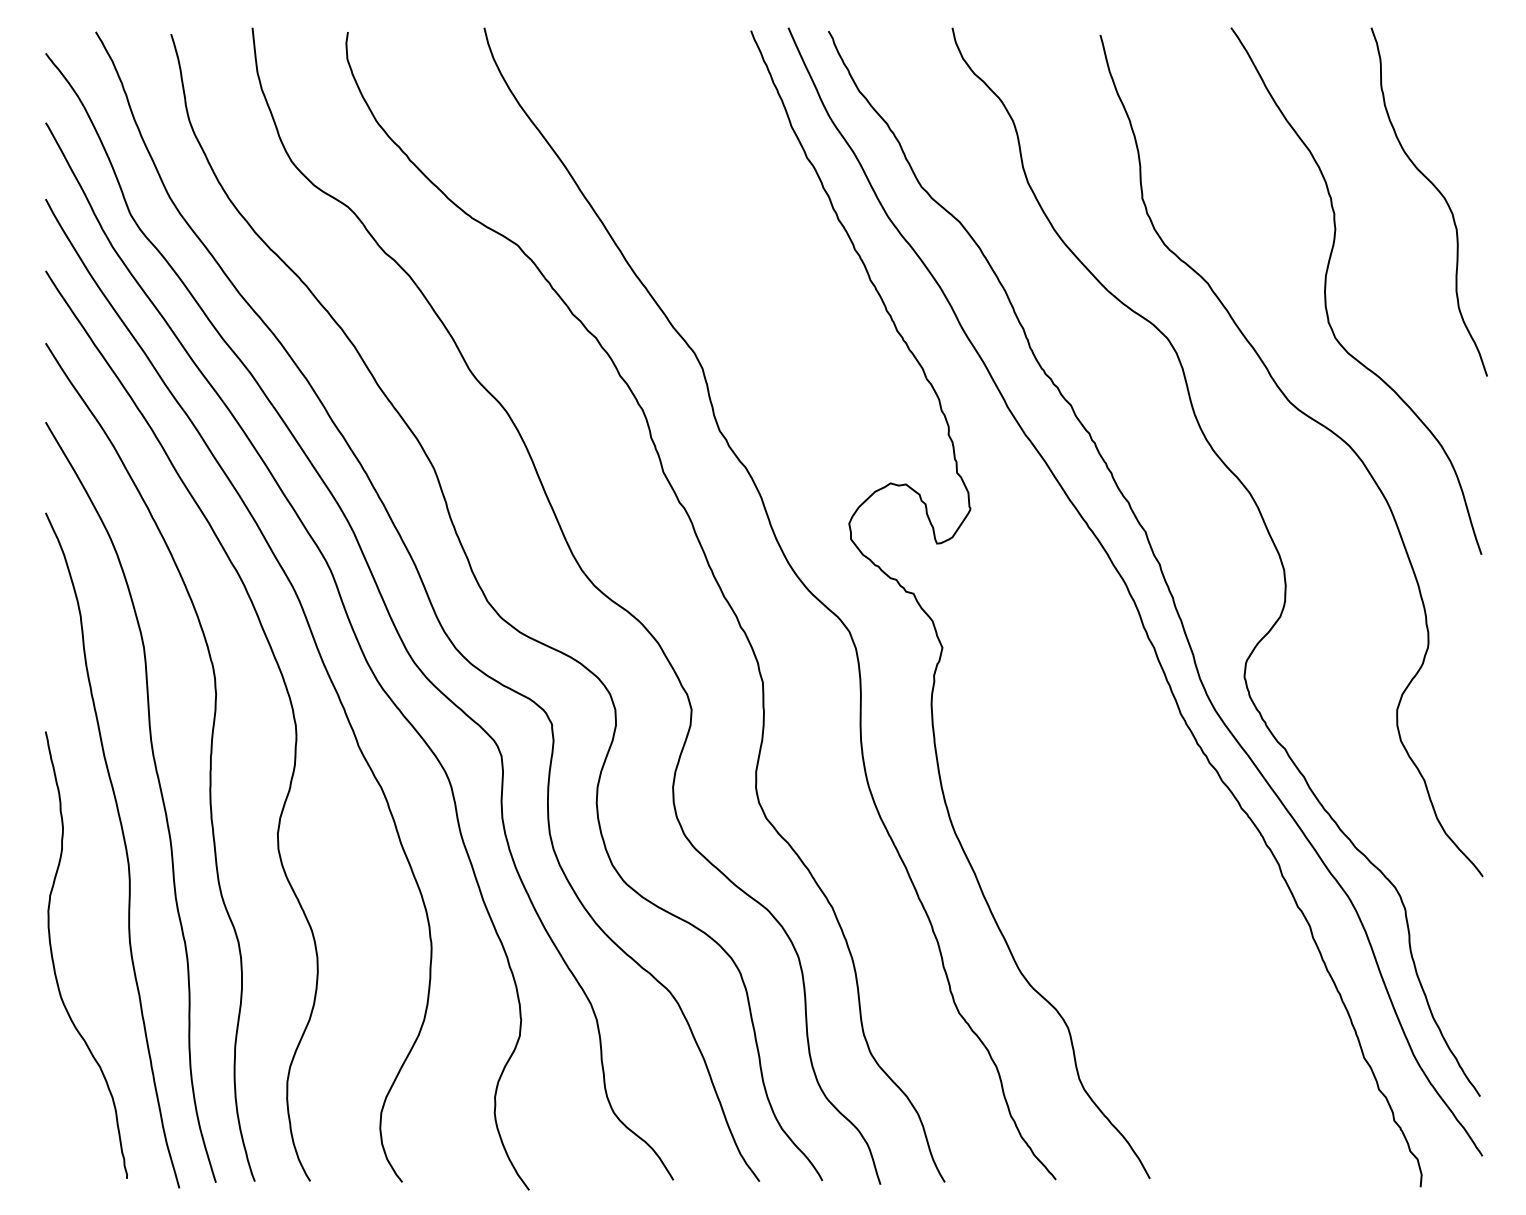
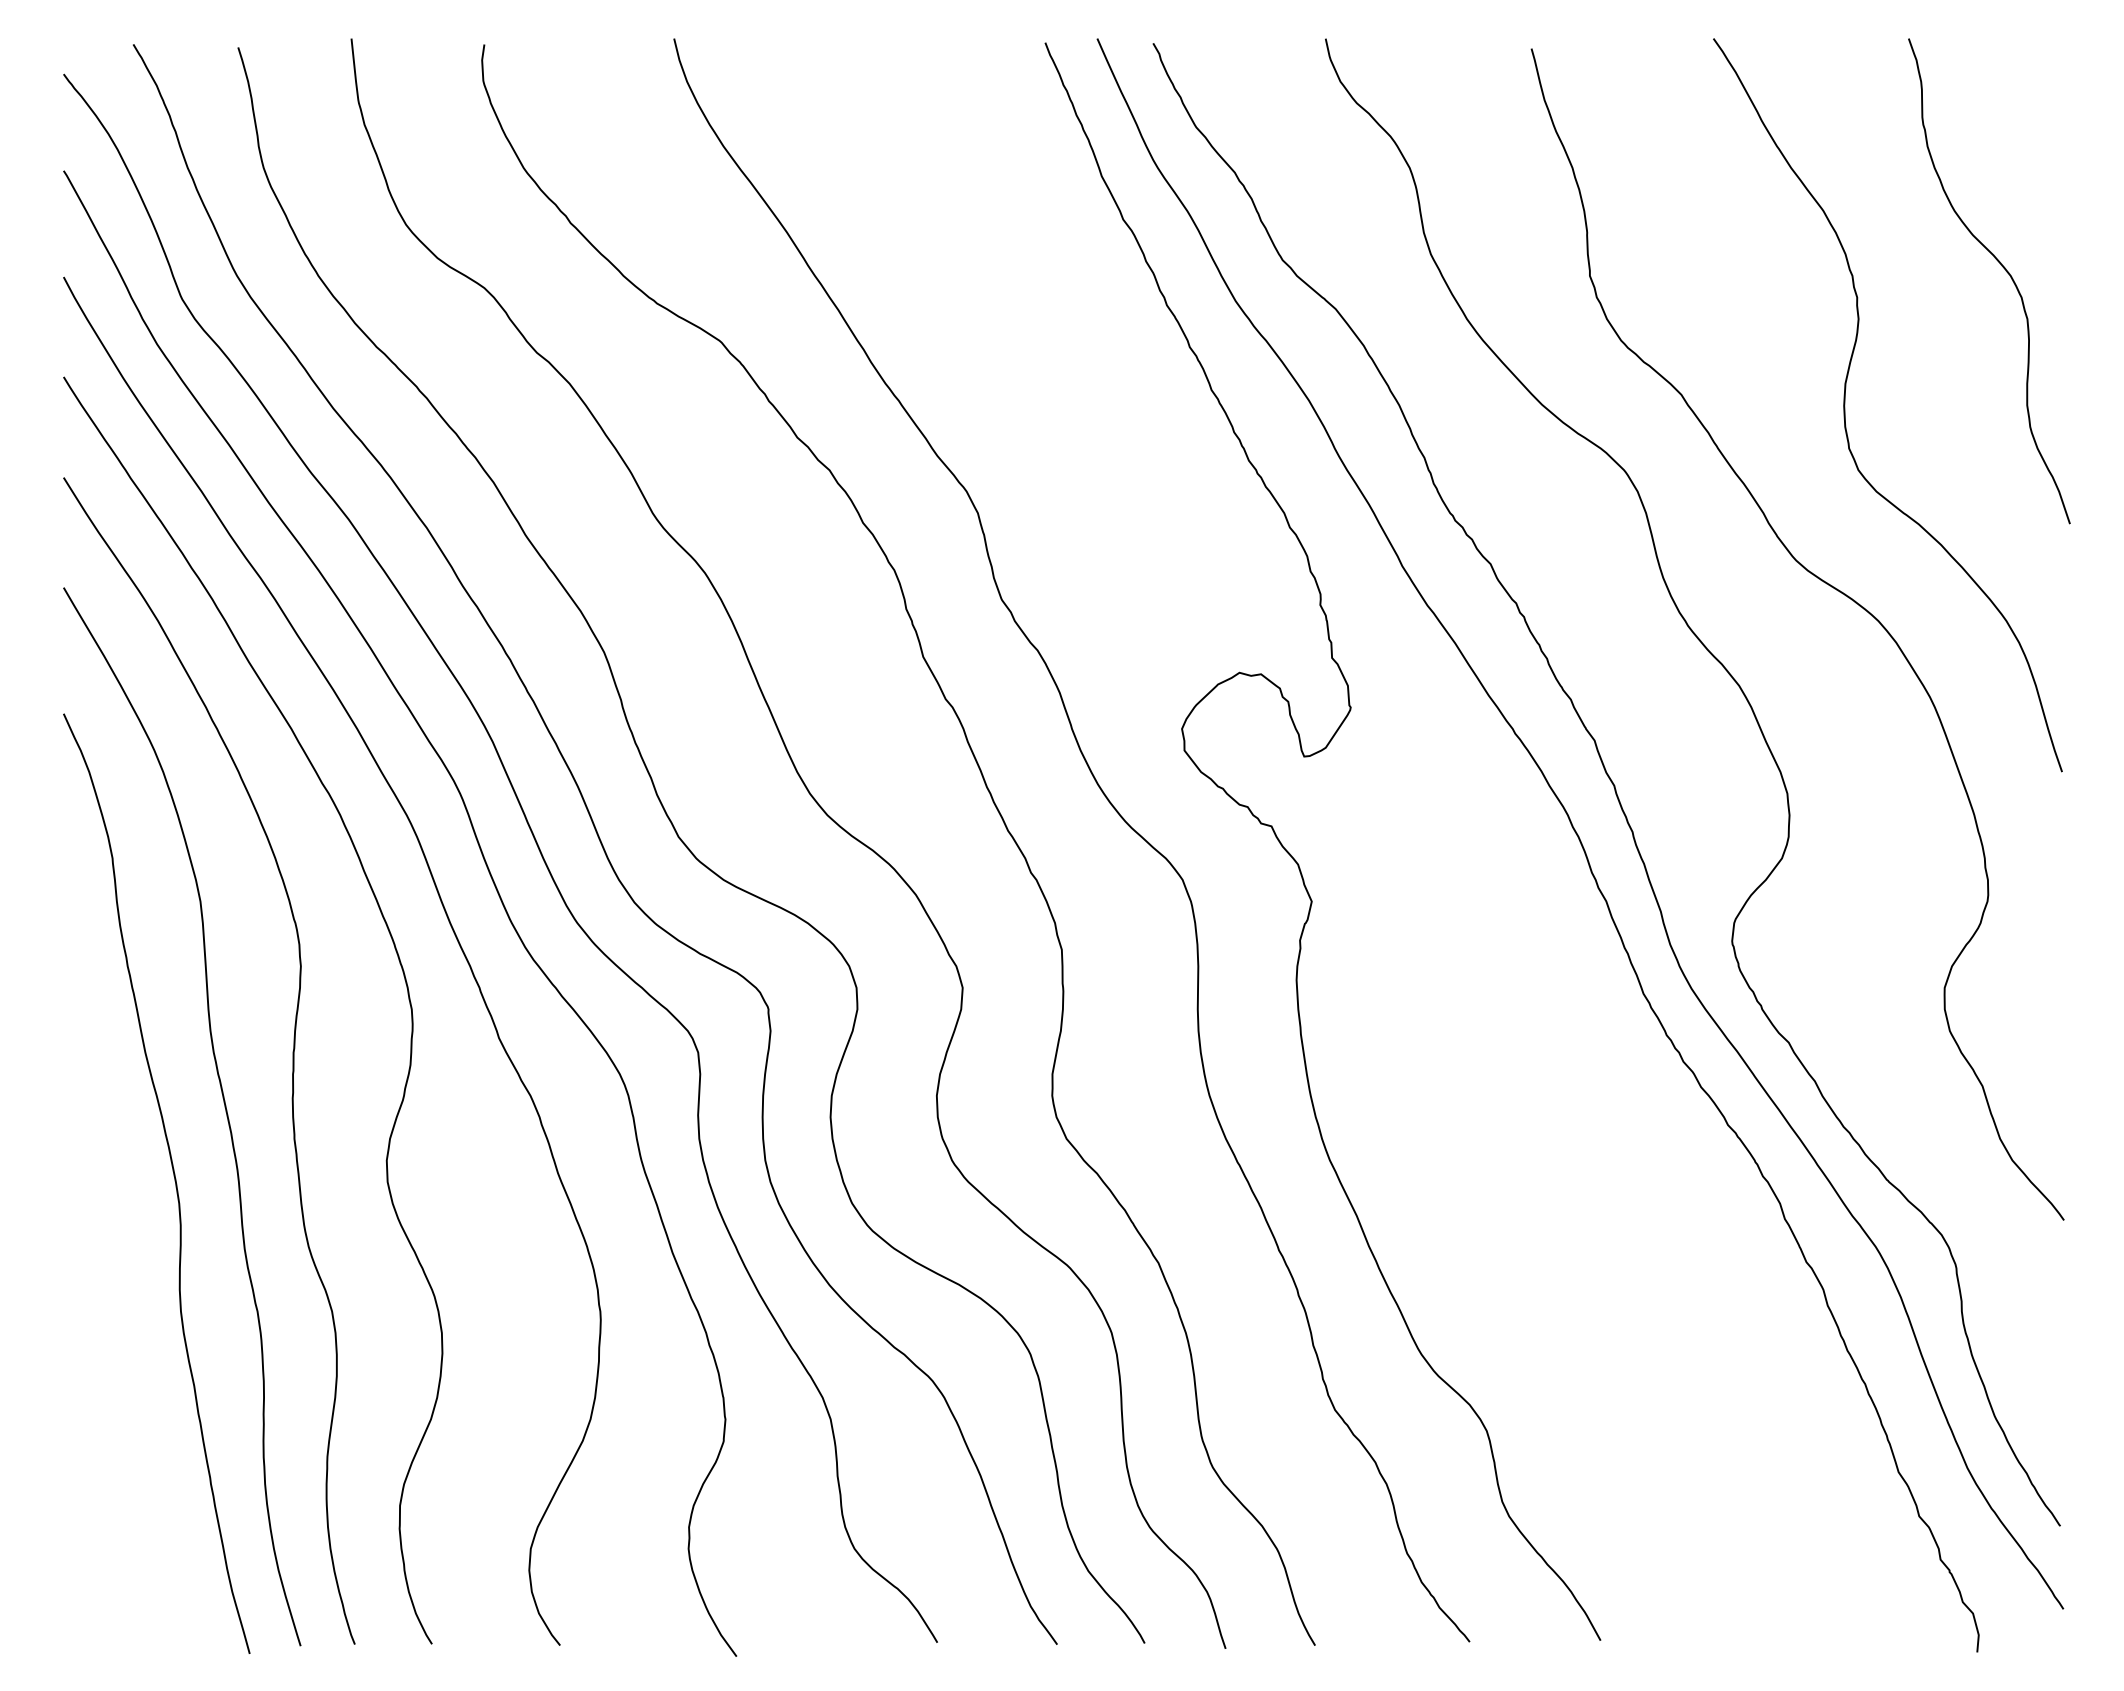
curve: (54, 963) -> (75, 1340), removed

